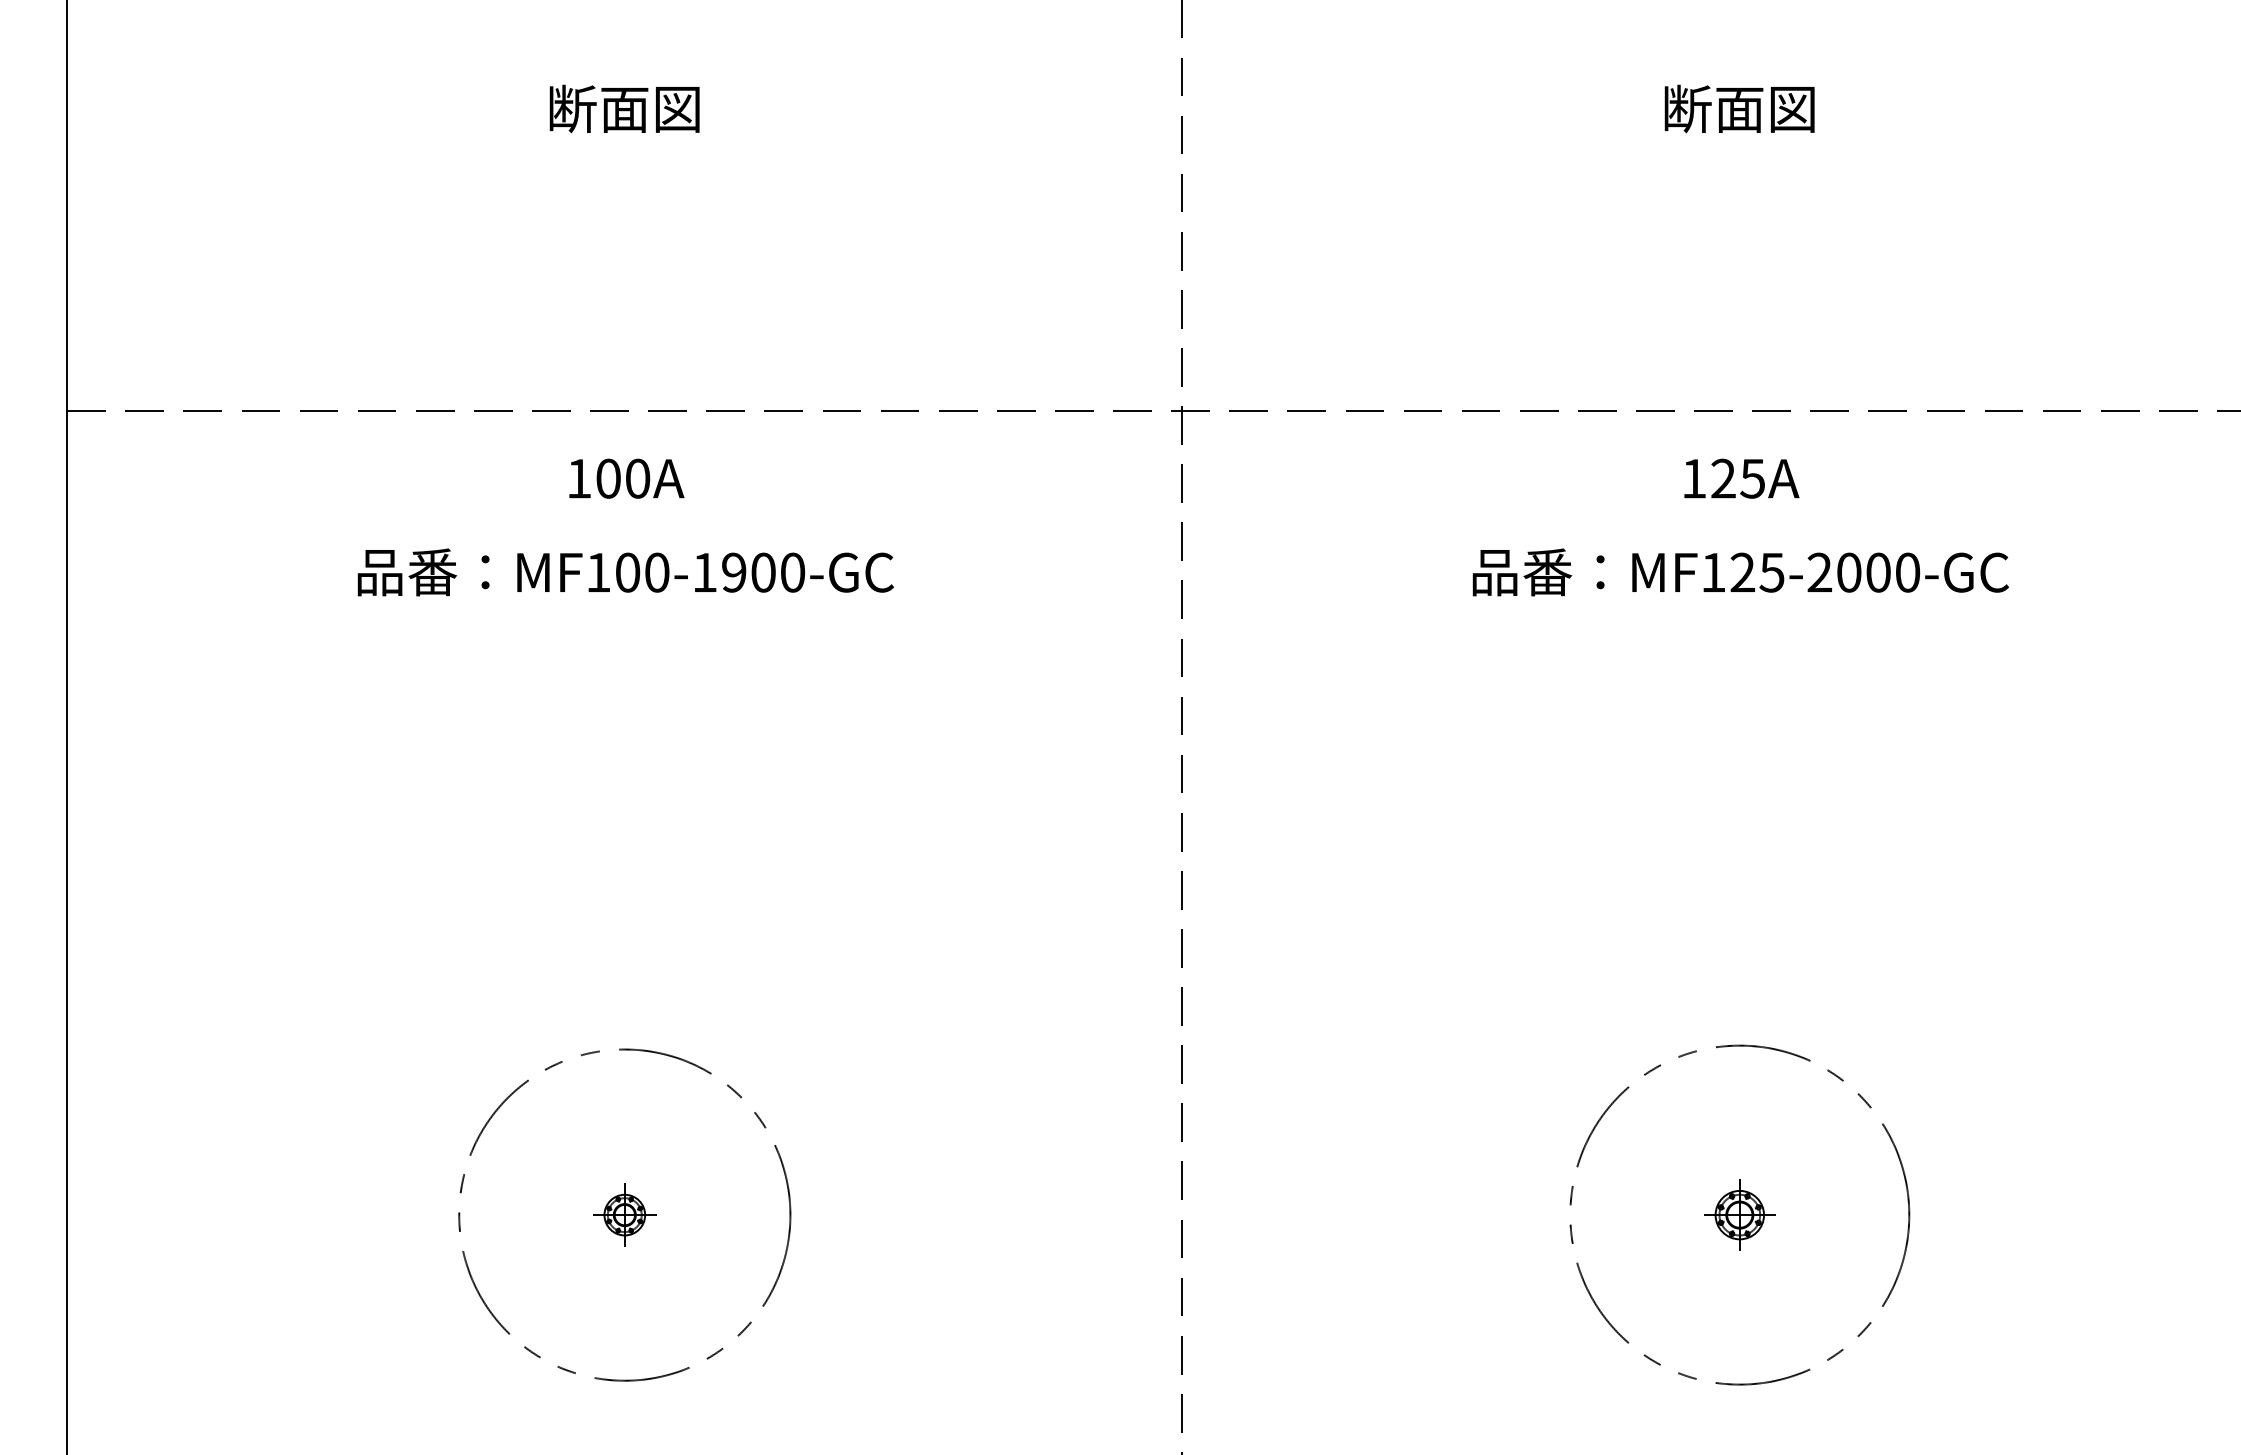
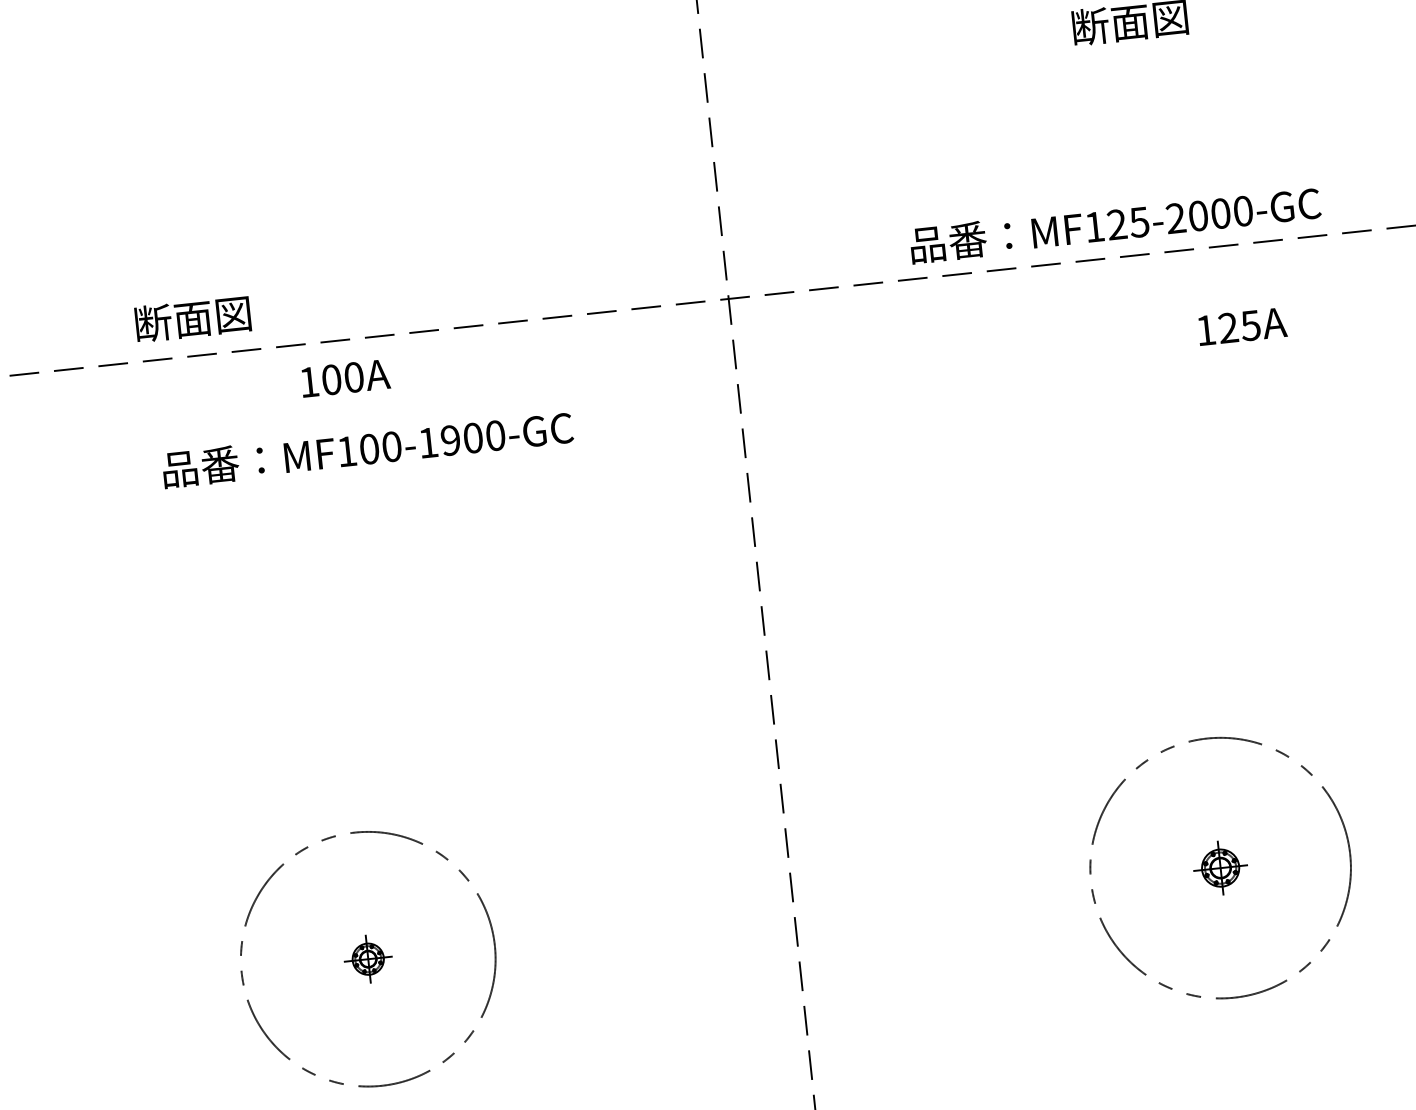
text: (624, 108) -> (192, 318), moved
text: (626, 478) -> (345, 378), moved
text: (1741, 478) -> (1242, 326), moved
text: (625, 572) -> (367, 449), moved
text: (1740, 572) -> (1115, 224), moved

